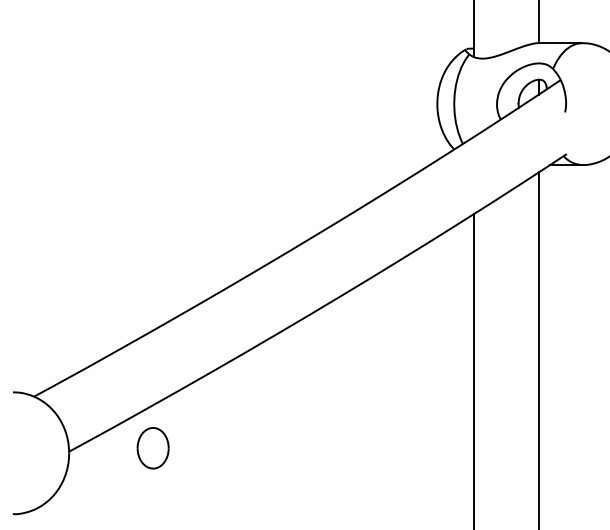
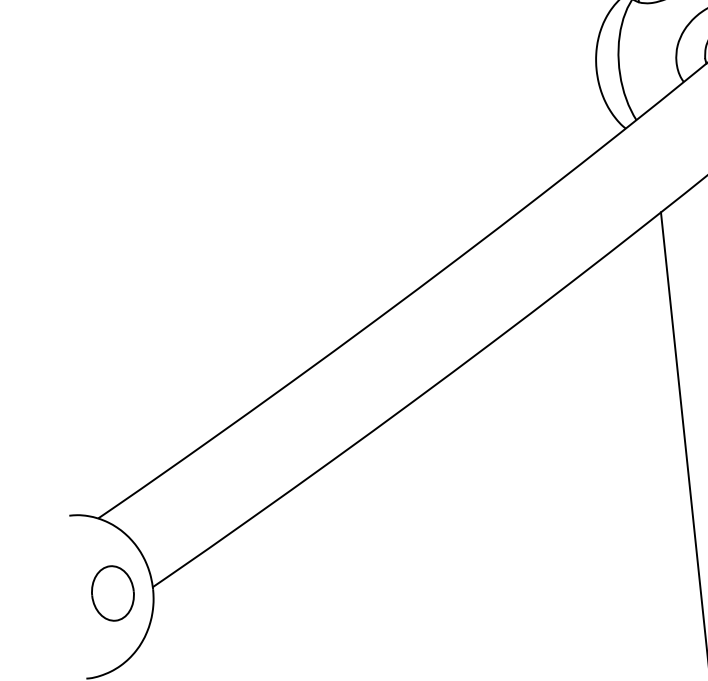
part: (152, 448) -> (112, 593), moved

